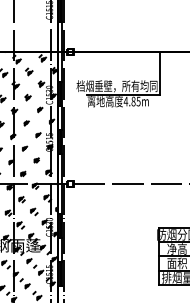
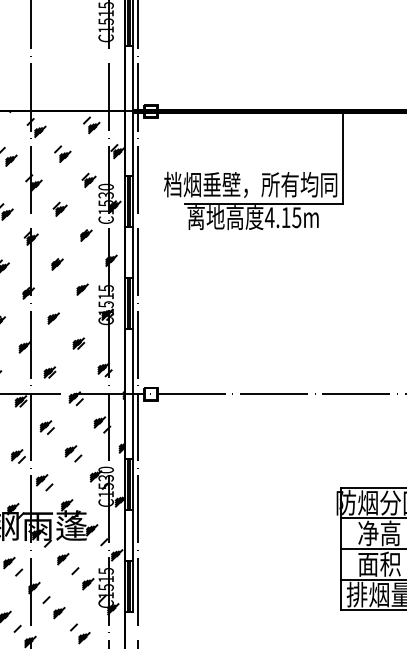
text: (133, 101) -> (285, 217), 4.85m -> 4.15m

